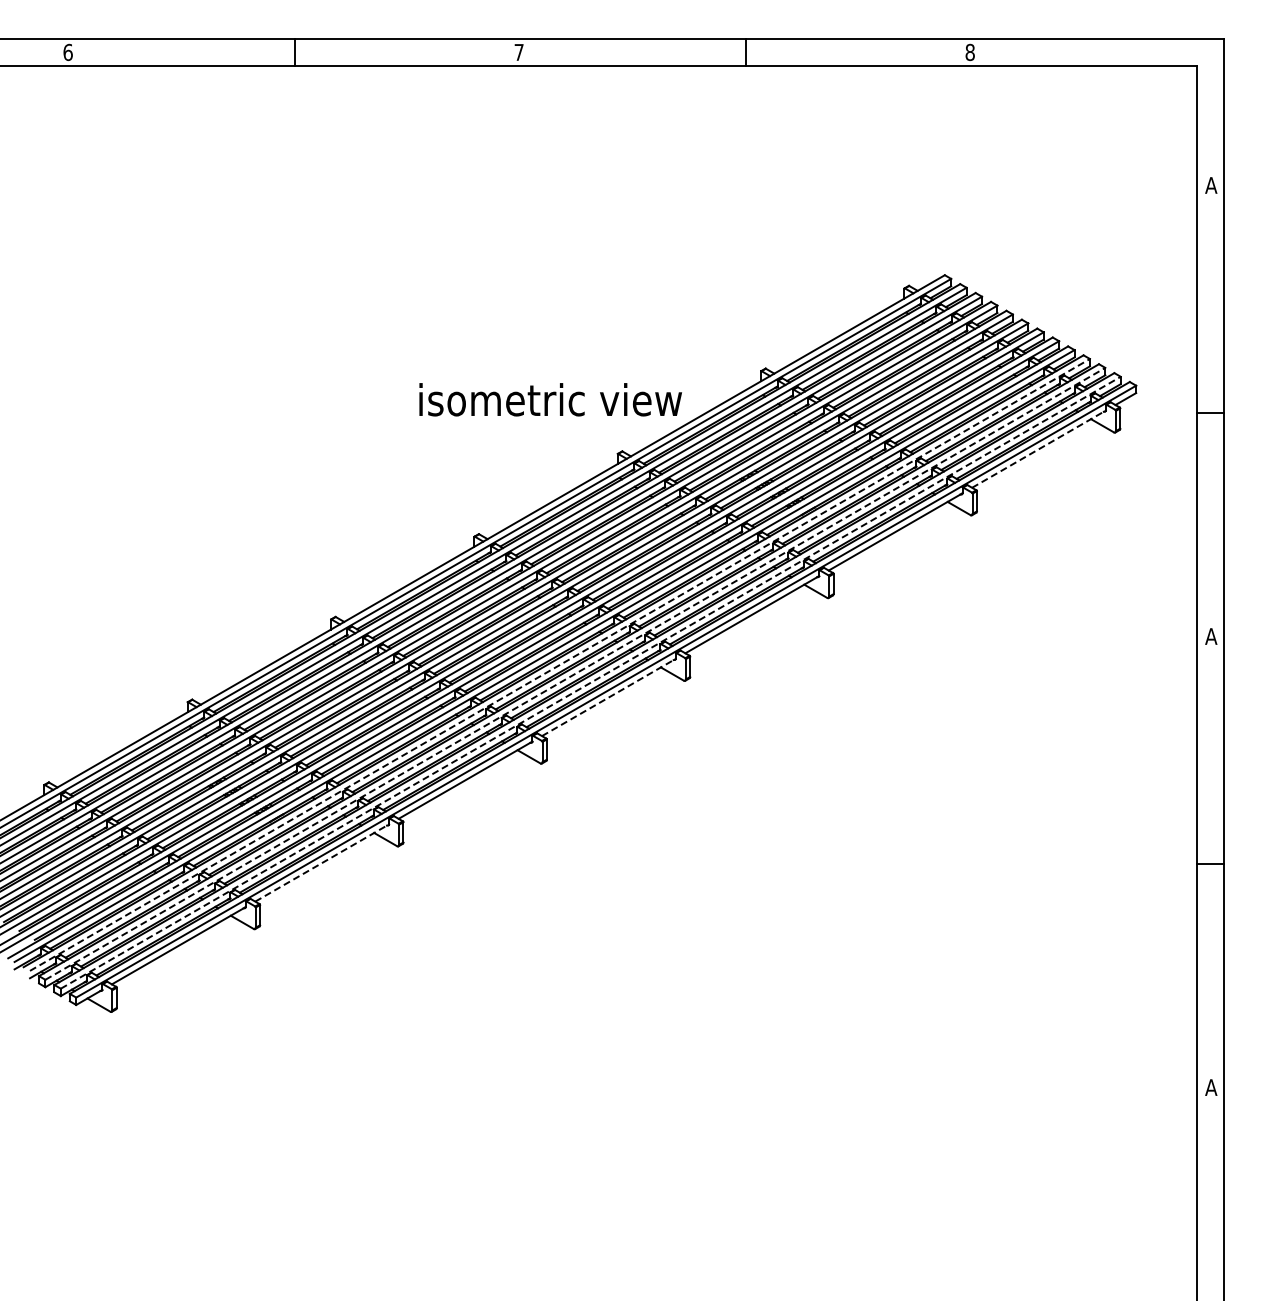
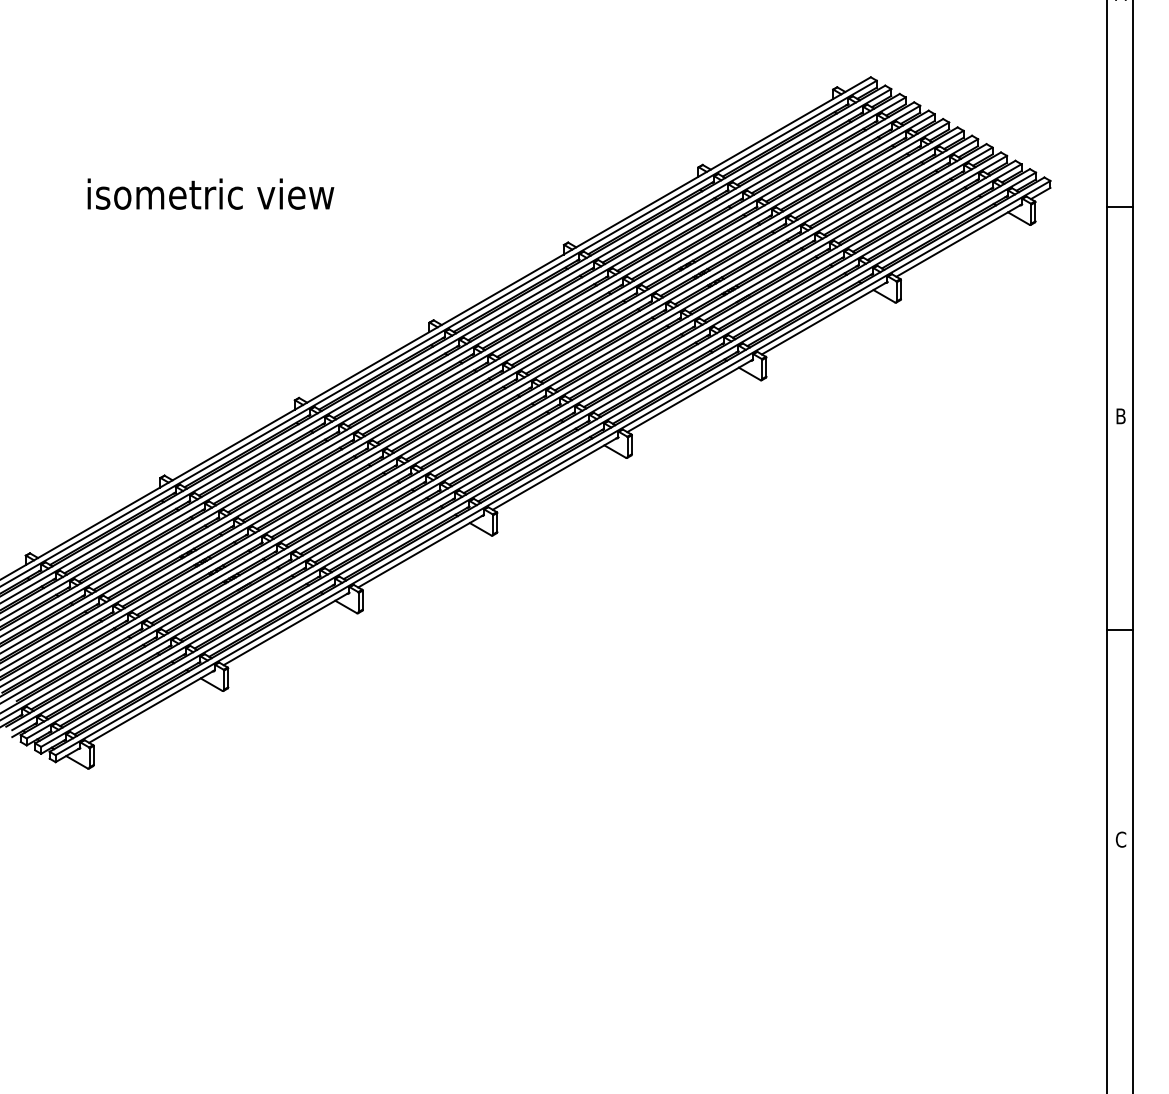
text: (550, 399) -> (210, 193), moved
line: (1039, 448) -> (959, 239), dashed -> solid
text: (1211, 636) -> (1121, 416), A -> B
line: (559, 664) -> (509, 442), dashed -> solid
line: (575, 673) -> (524, 451), dashed -> solid
line: (590, 682) -> (538, 459), dashed -> solid
line: (609, 697) -> (556, 473), dashed -> solid
line: (322, 862) -> (286, 628), dashed -> solid
text: (1211, 1087) -> (1121, 839), A -> C

